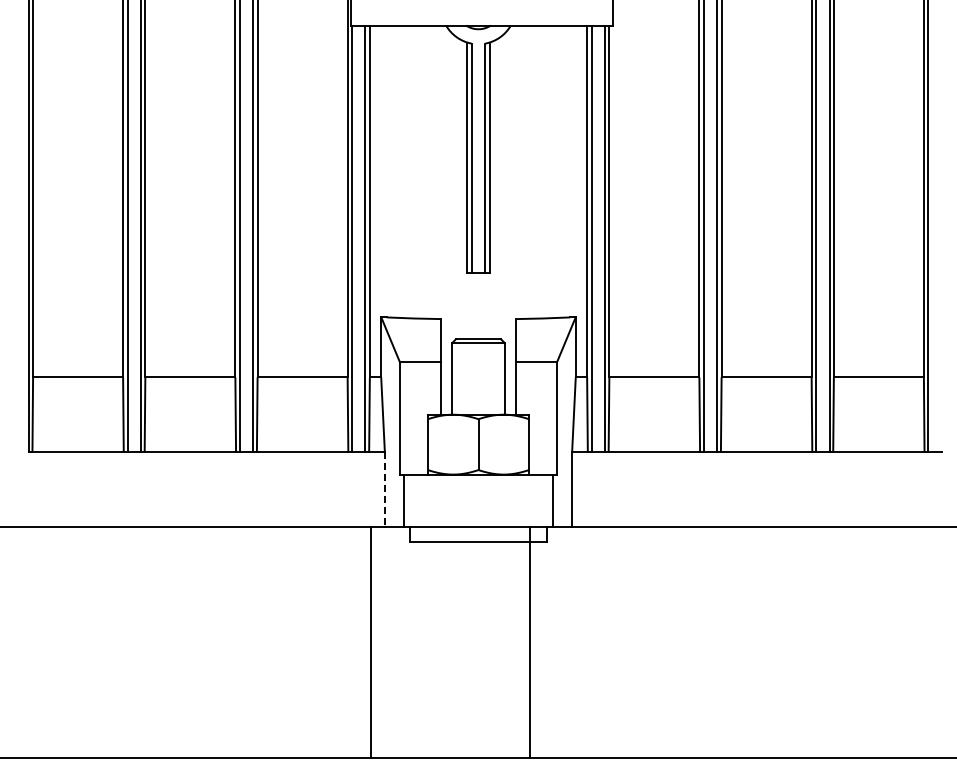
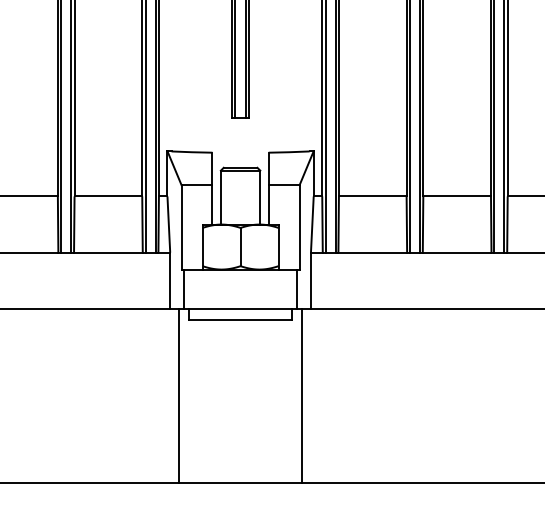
line: (384, 490) -> (169, 281), dashed -> solid
line: (371, 642) -> (178, 395), moved
line: (529, 642) -> (302, 395), moved

